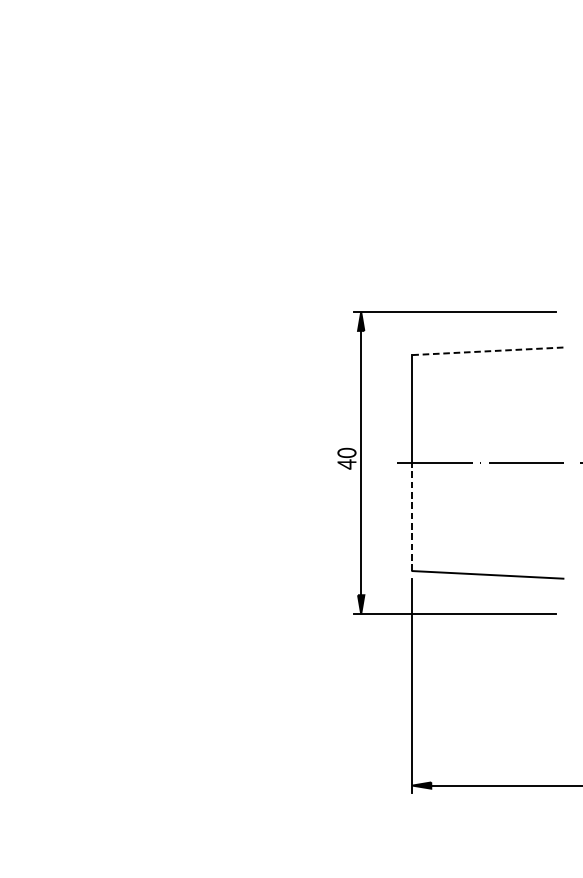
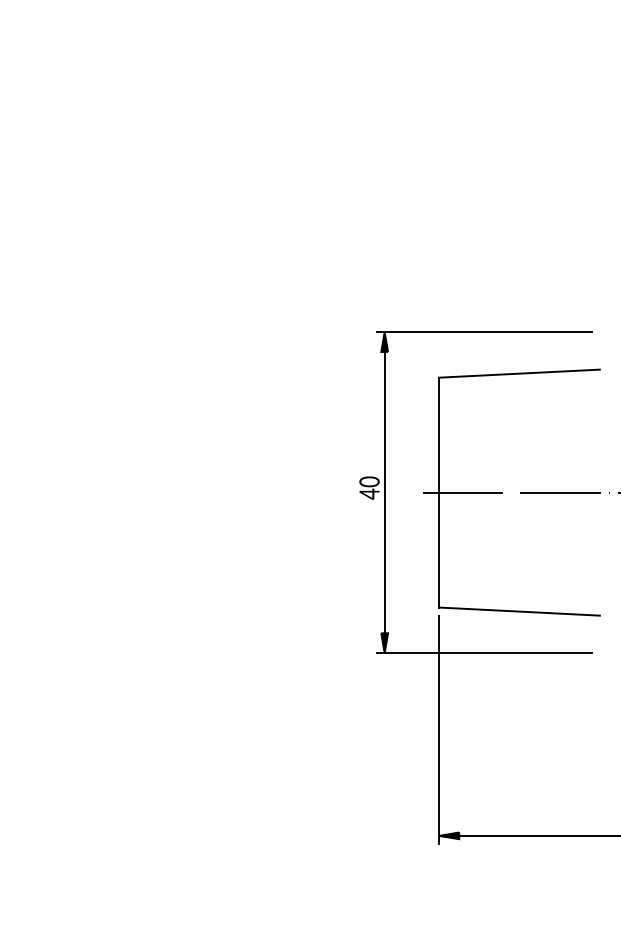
line: (487, 351) -> (519, 373), dashed -> solid
line: (412, 516) -> (439, 549), dashed -> solid

